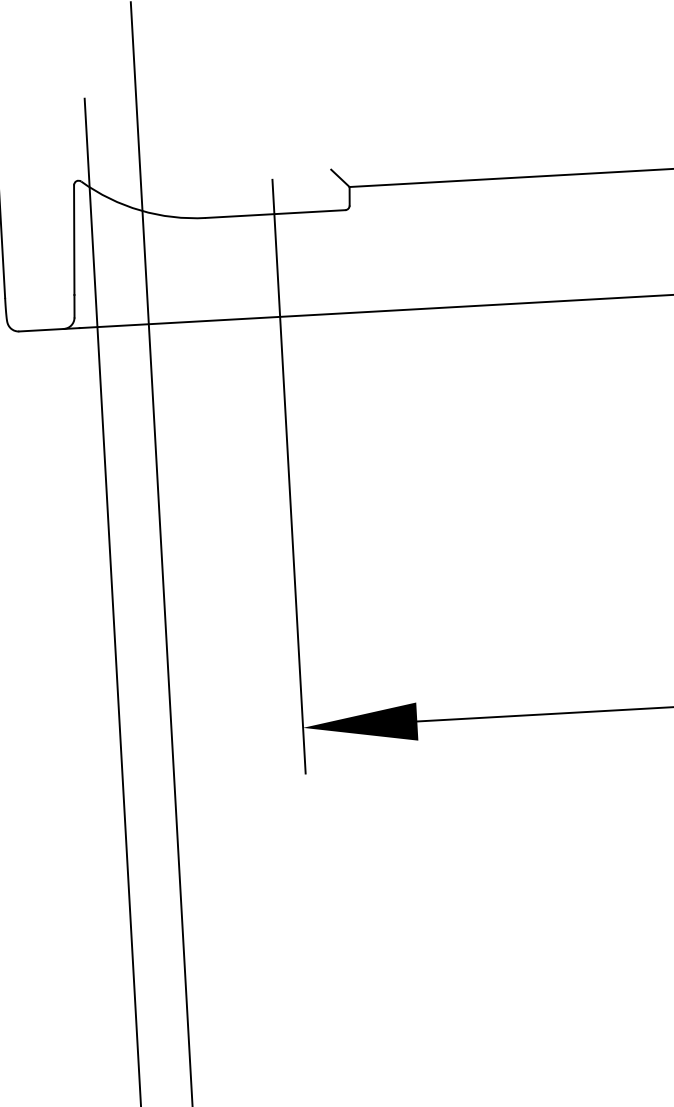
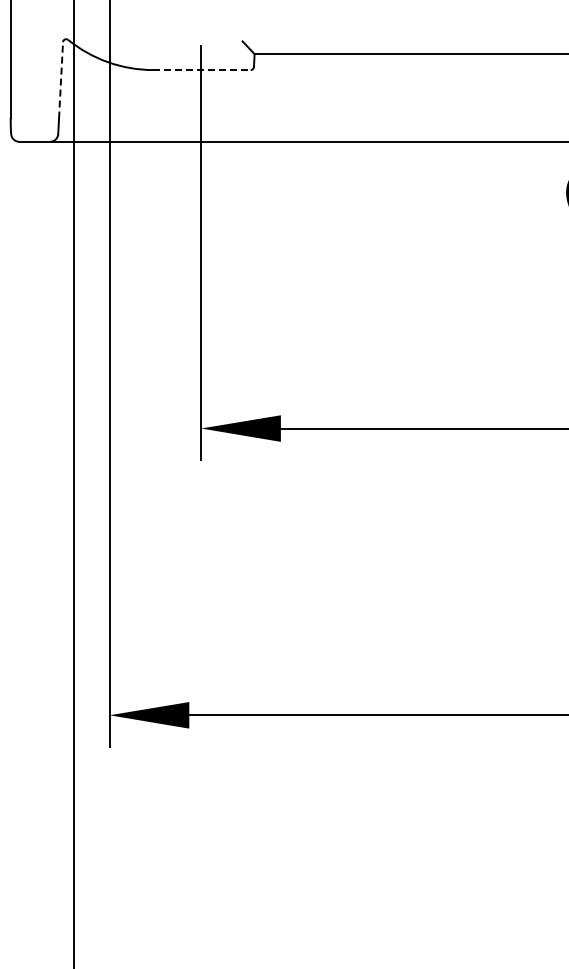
line: (276, 214) -> (202, 70), solid -> dashed
line: (74, 238) -> (61, 79), solid -> dashed

